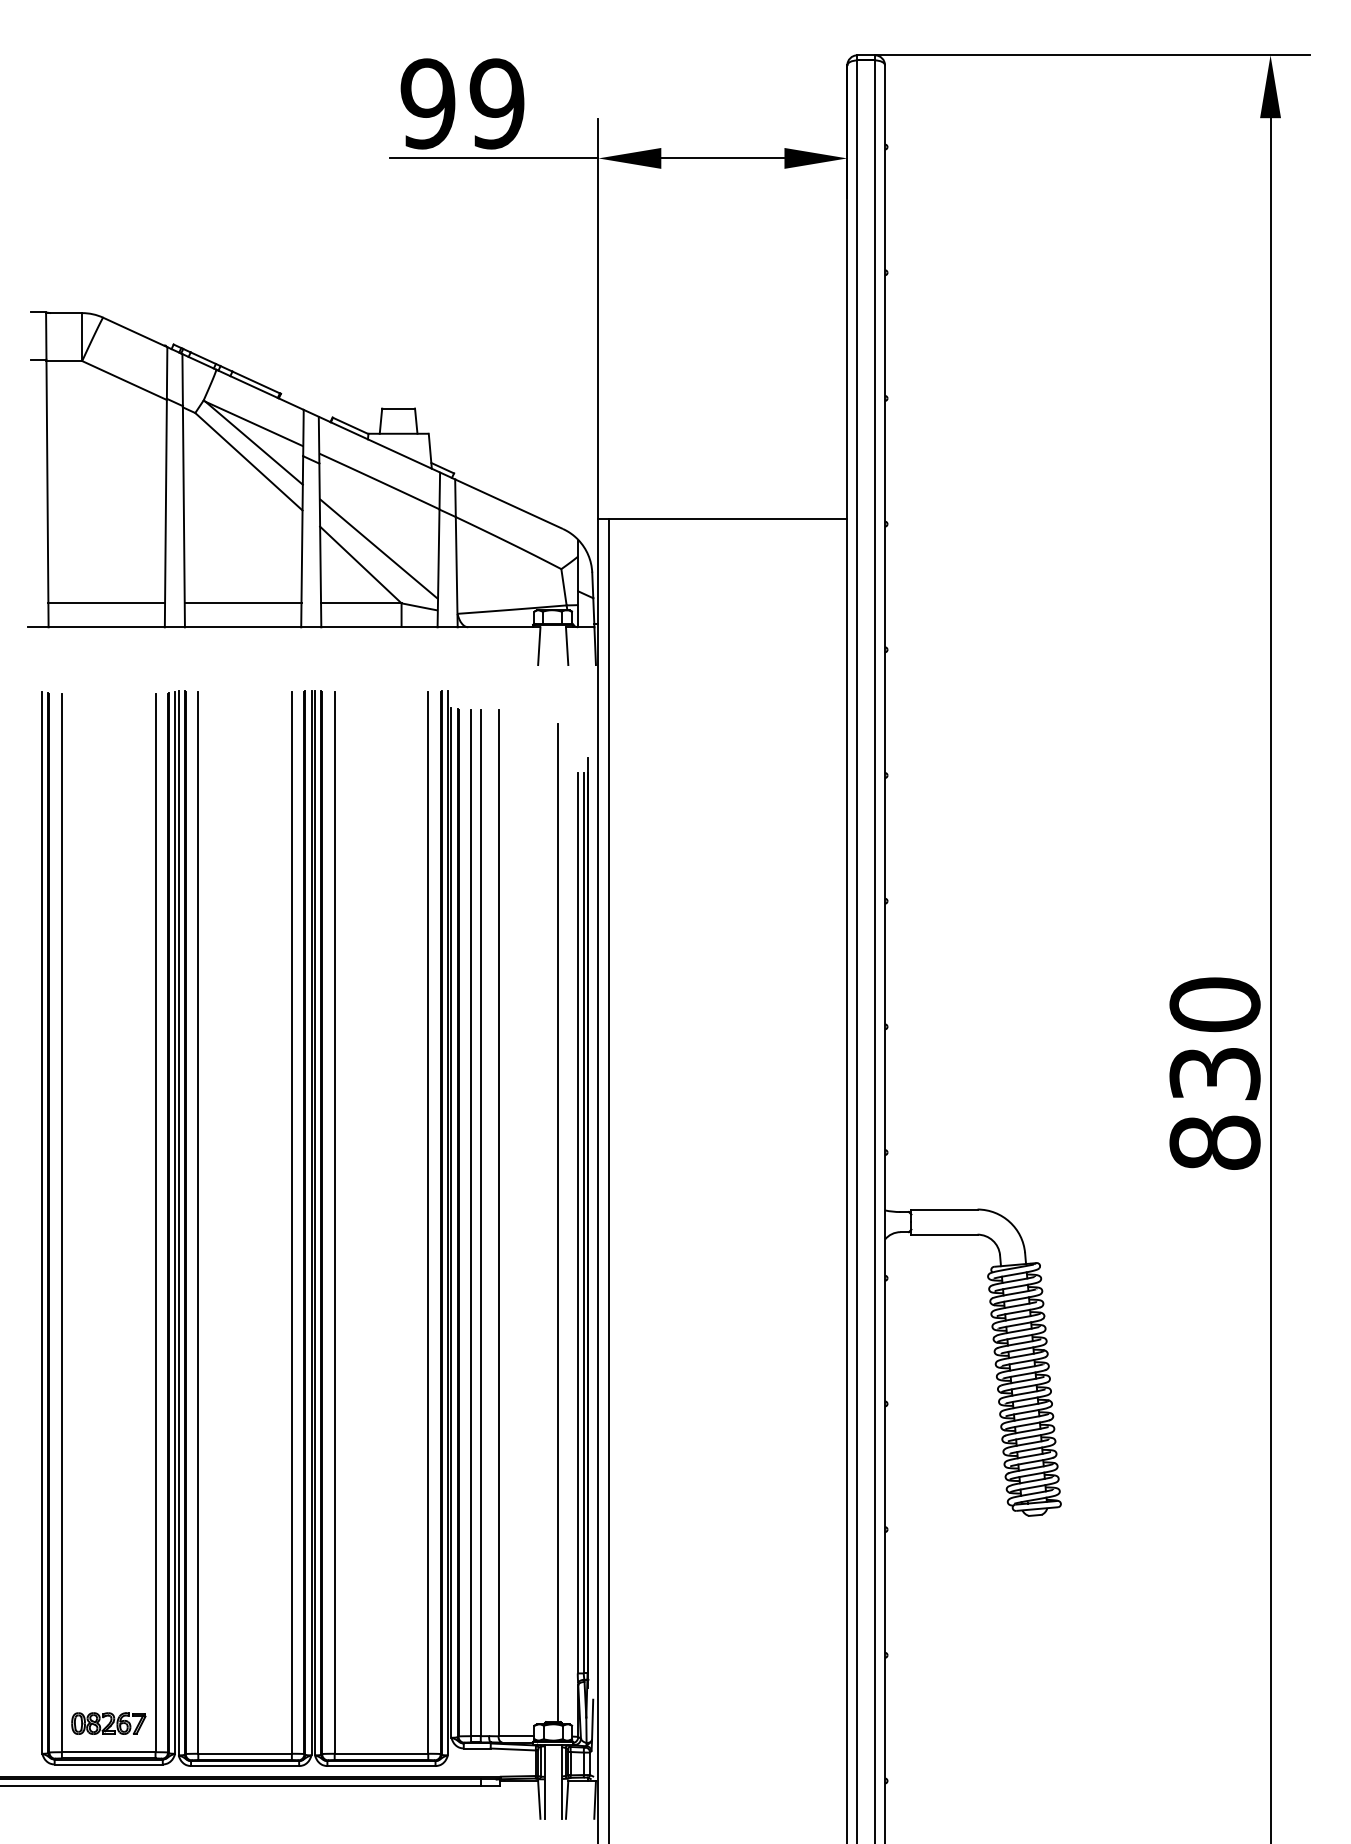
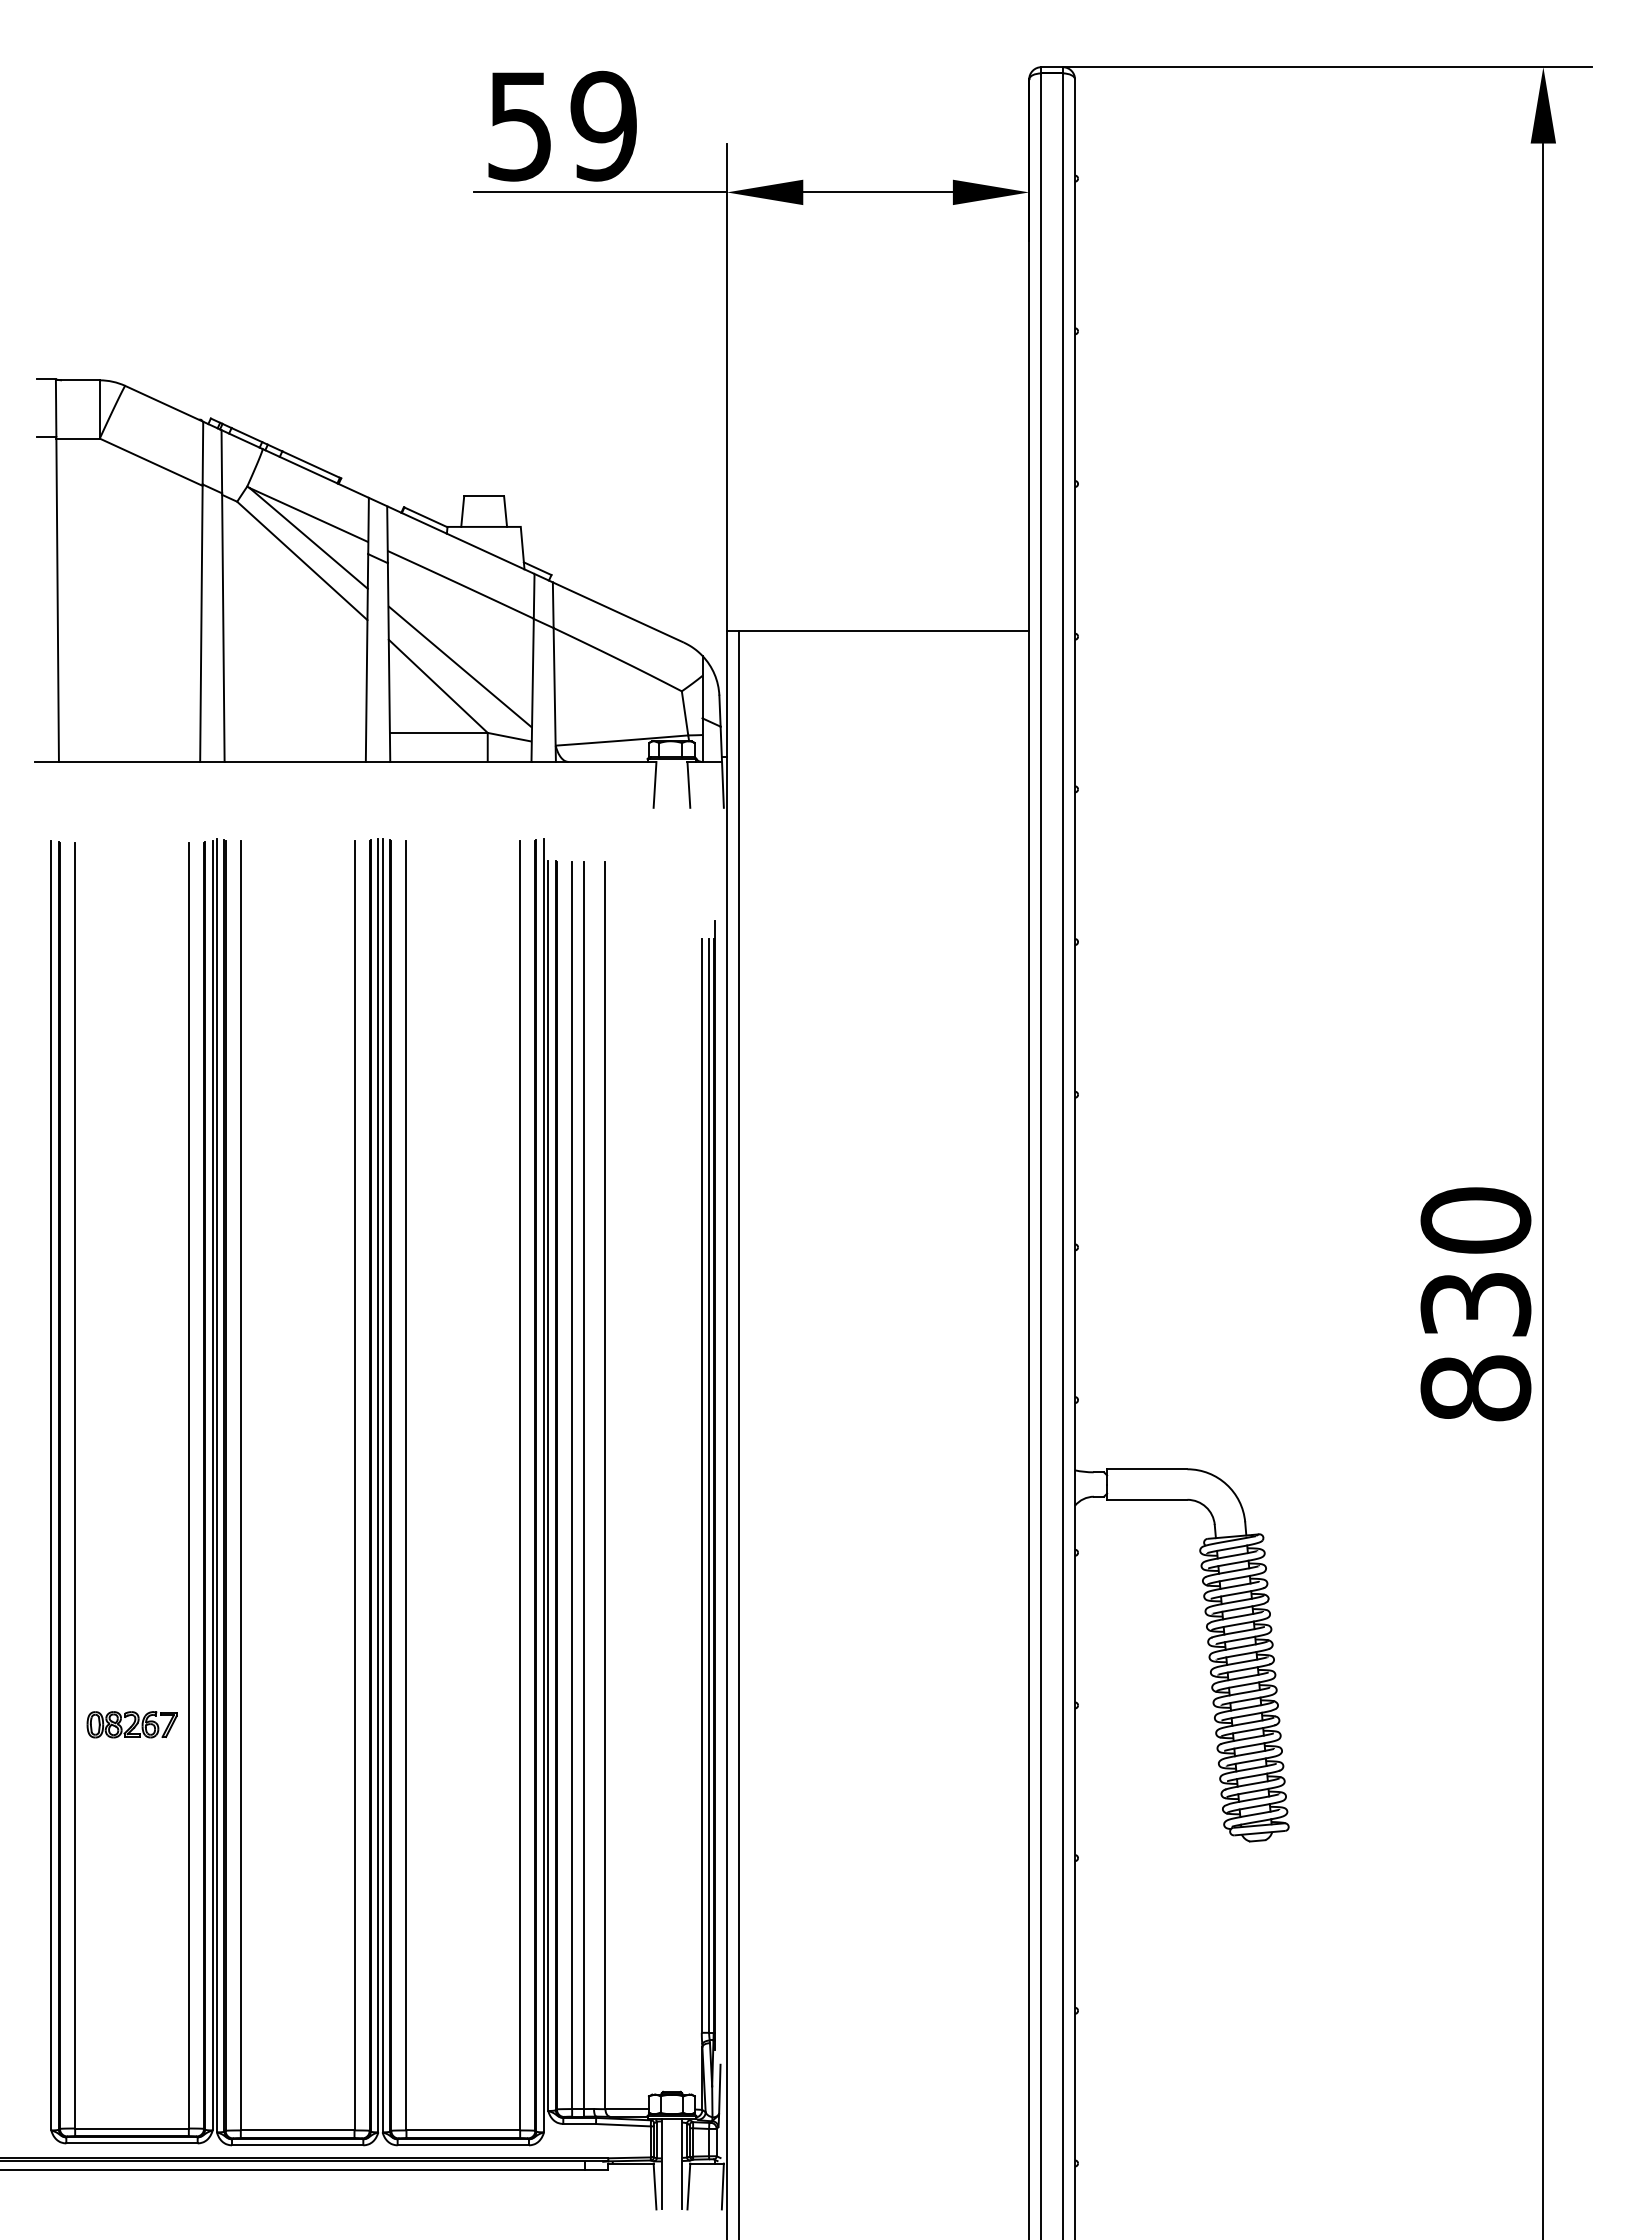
text: (427, 103) -> (519, 125), 99 -> 59
line: (106, 603) -> (129, 732), removed
line: (243, 603) -> (295, 732), removed
line: (557, 1222) -> (677, 1485), removed
part: (108, 1723) -> (131, 1724), moved

